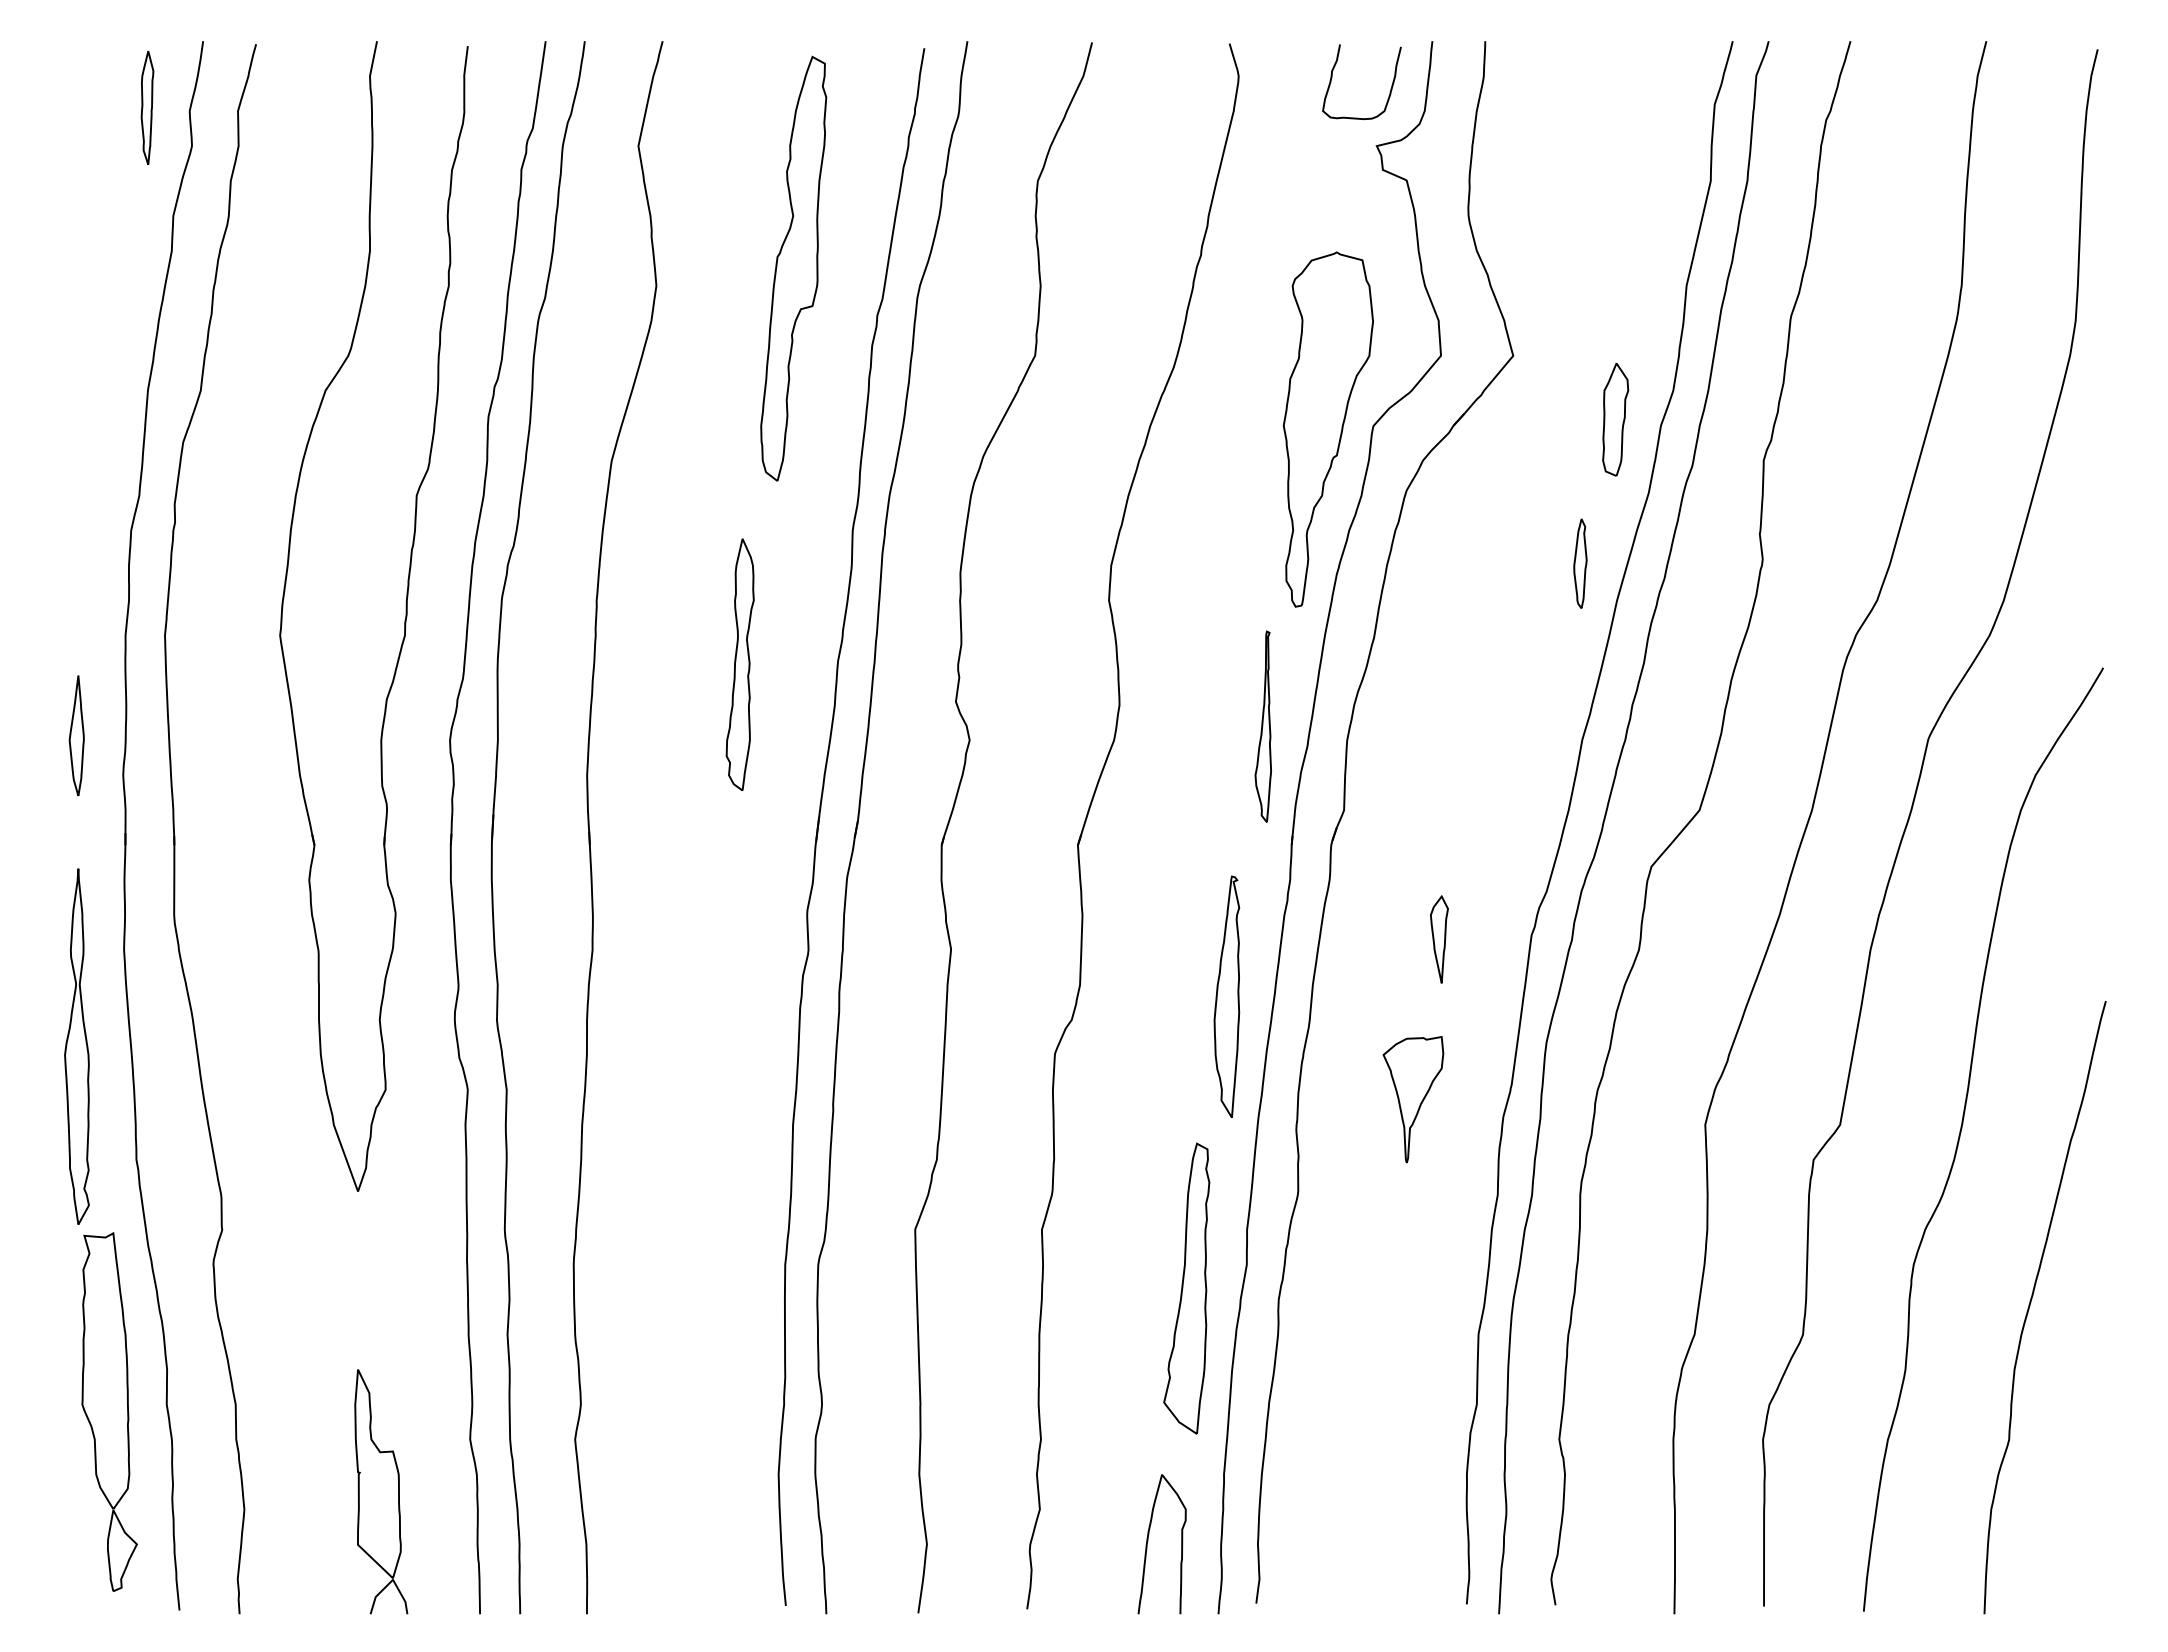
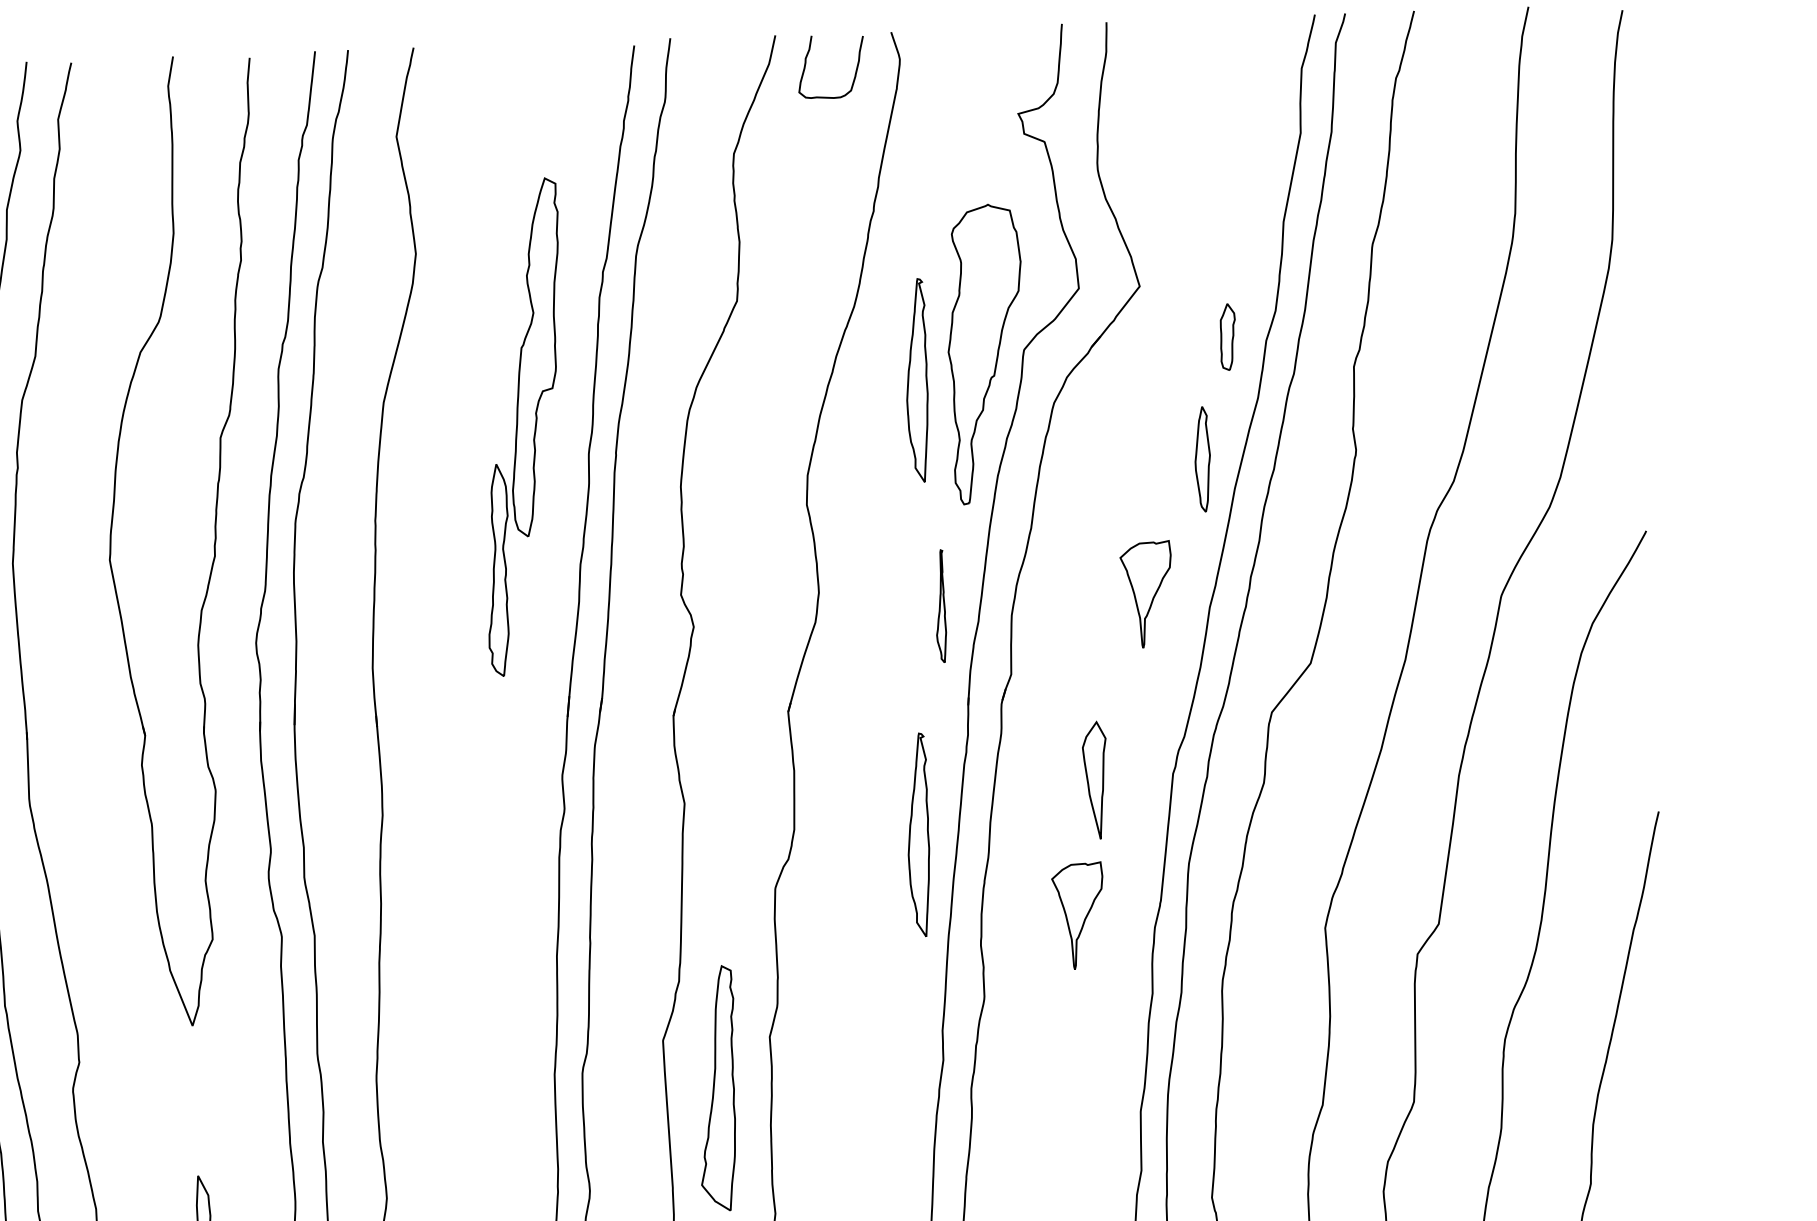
curve: (1332, 78) -> (806, 64), moved
part: (793, 268) -> (535, 357), moved
part: (1615, 419) -> (1227, 336), size x0.7
part: (1244, 457) -> (916, 380), added
part: (1580, 563) -> (1202, 459), size x1.4
part: (1508, 721) -> (1147, 594), added
part: (1262, 726) -> (939, 606), size x0.7
part: (1439, 939) -> (1095, 780), size x1.6
part: (1186, 1288) -> (717, 1088), moved

